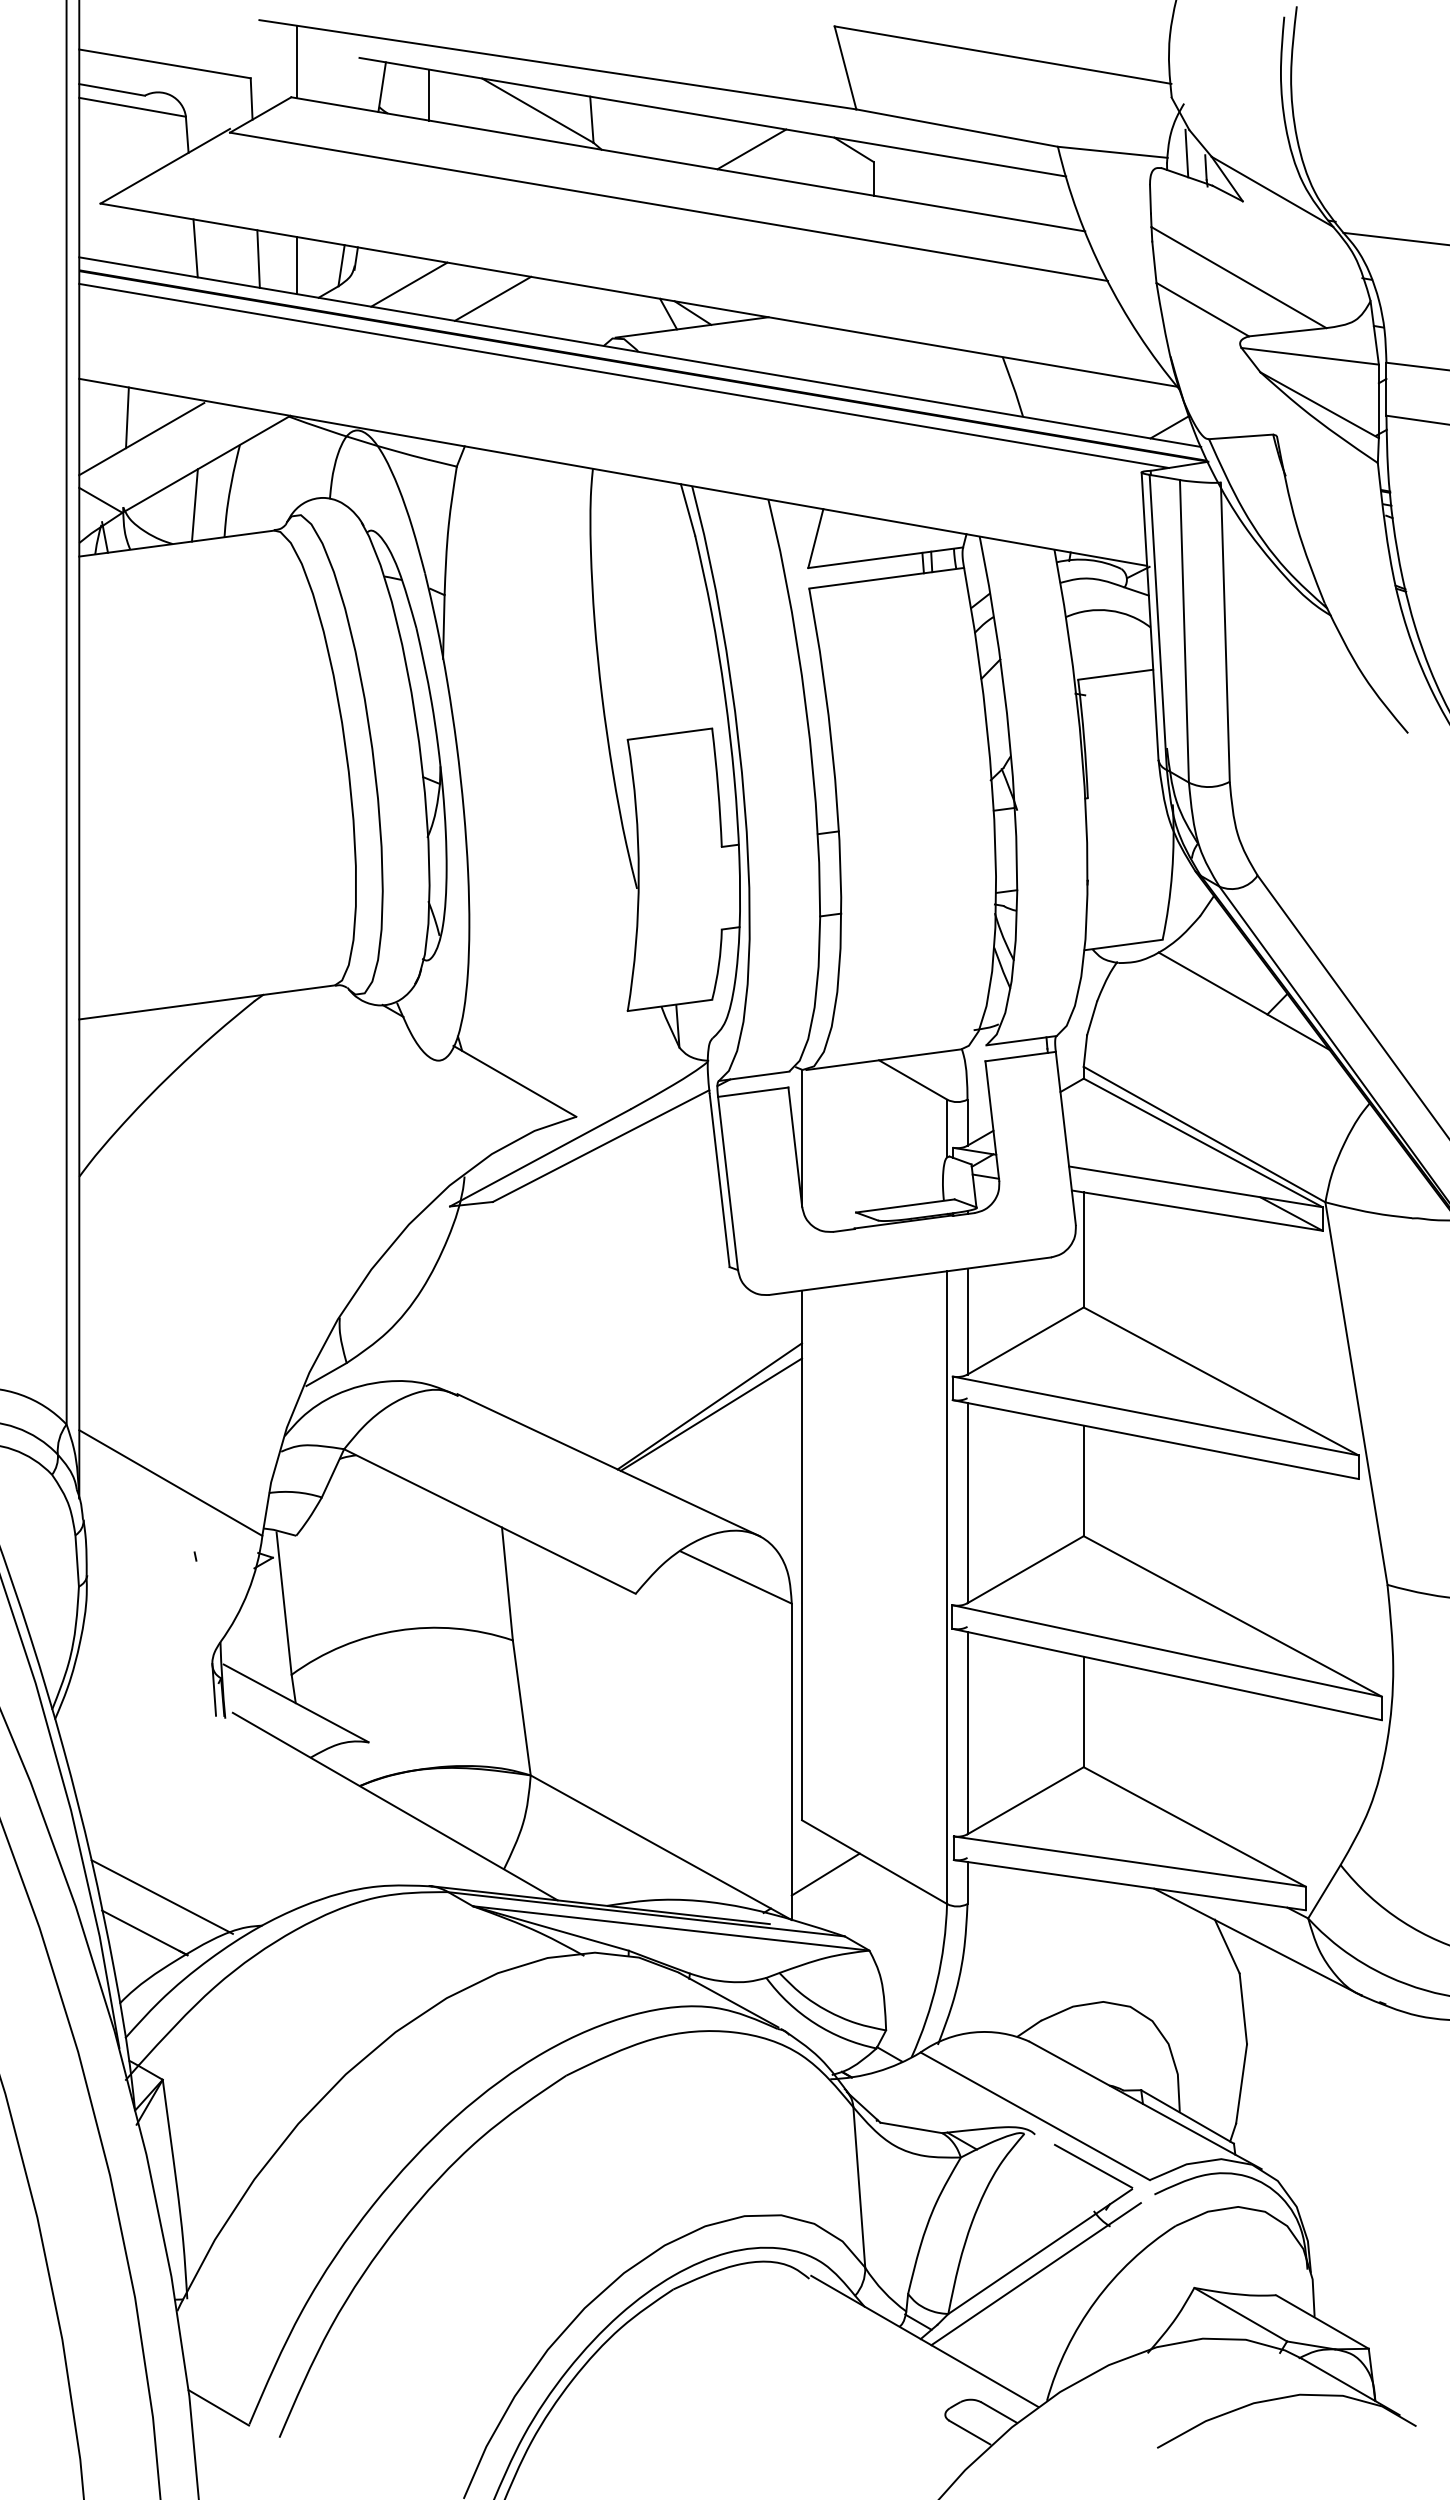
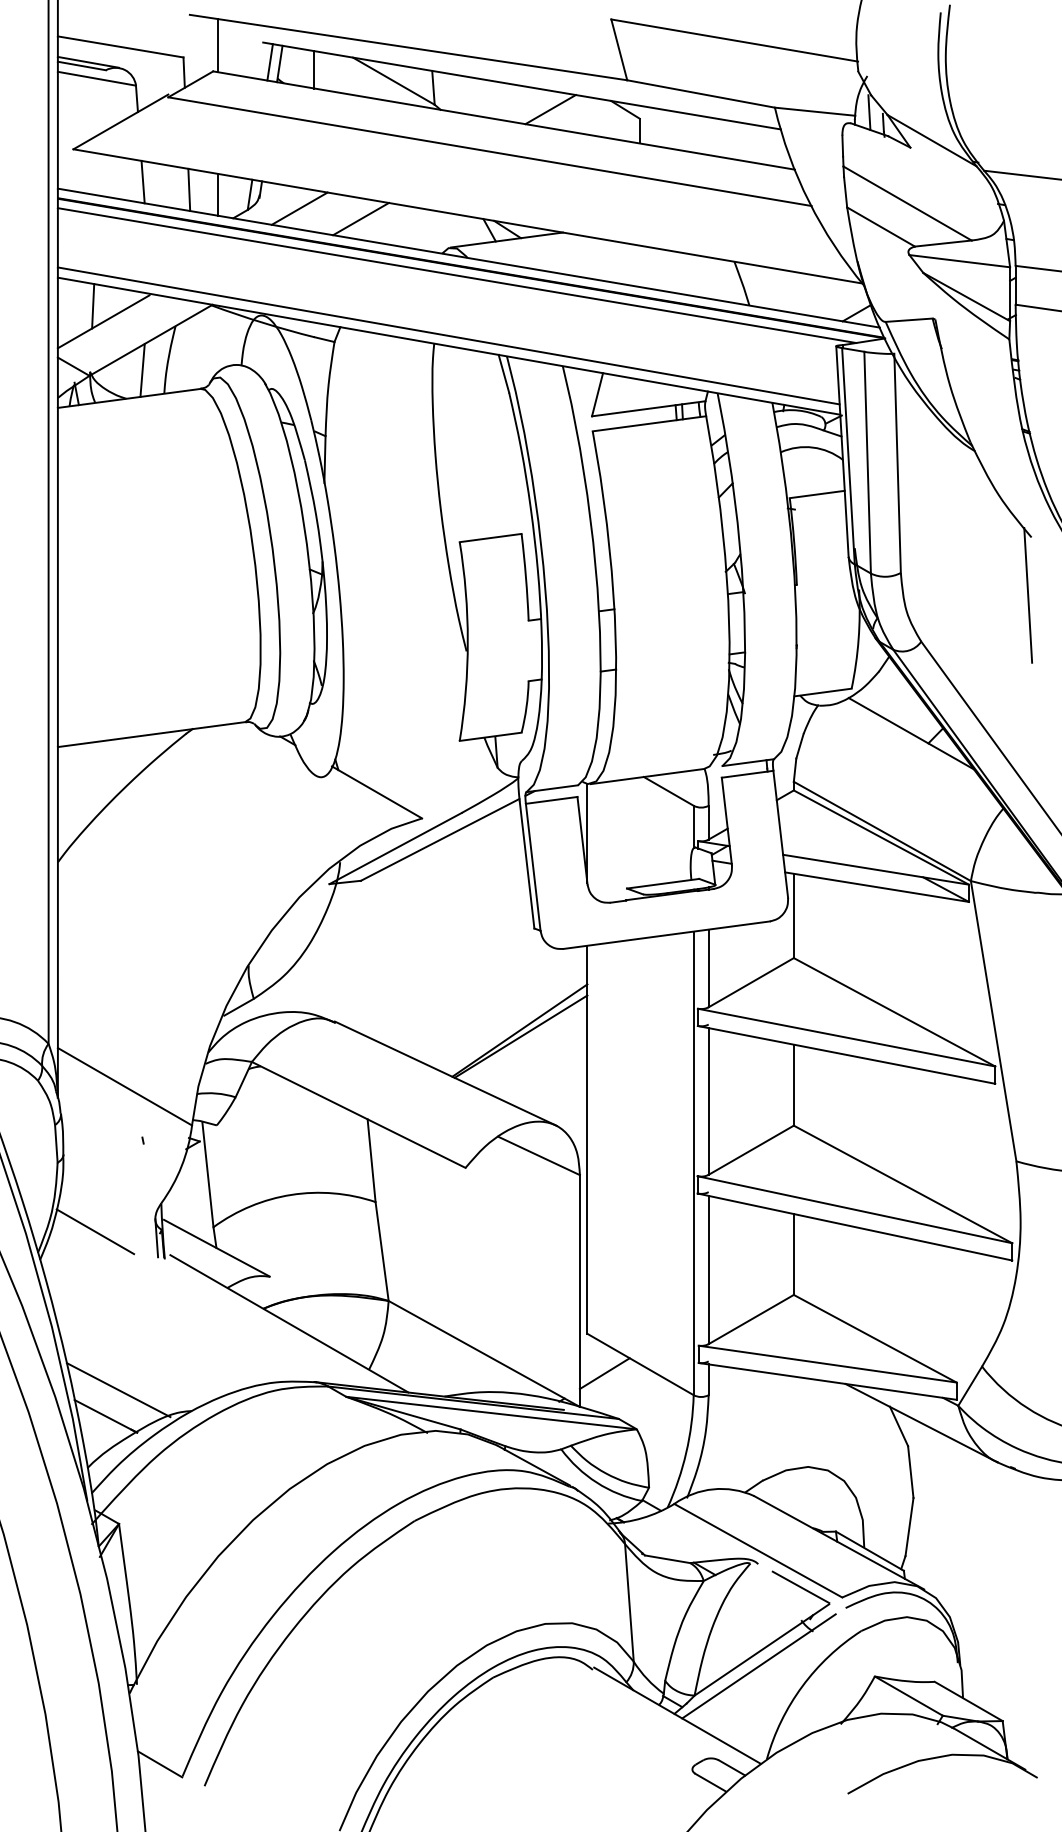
line: (120, 84) -> (88, 62), added
line: (368, 84) -> (269, 62), added
line: (612, 457) -> (448, 335), added
line: (1403, 812) -> (1028, 595), added
line: (130, 1680) -> (95, 1231), added

